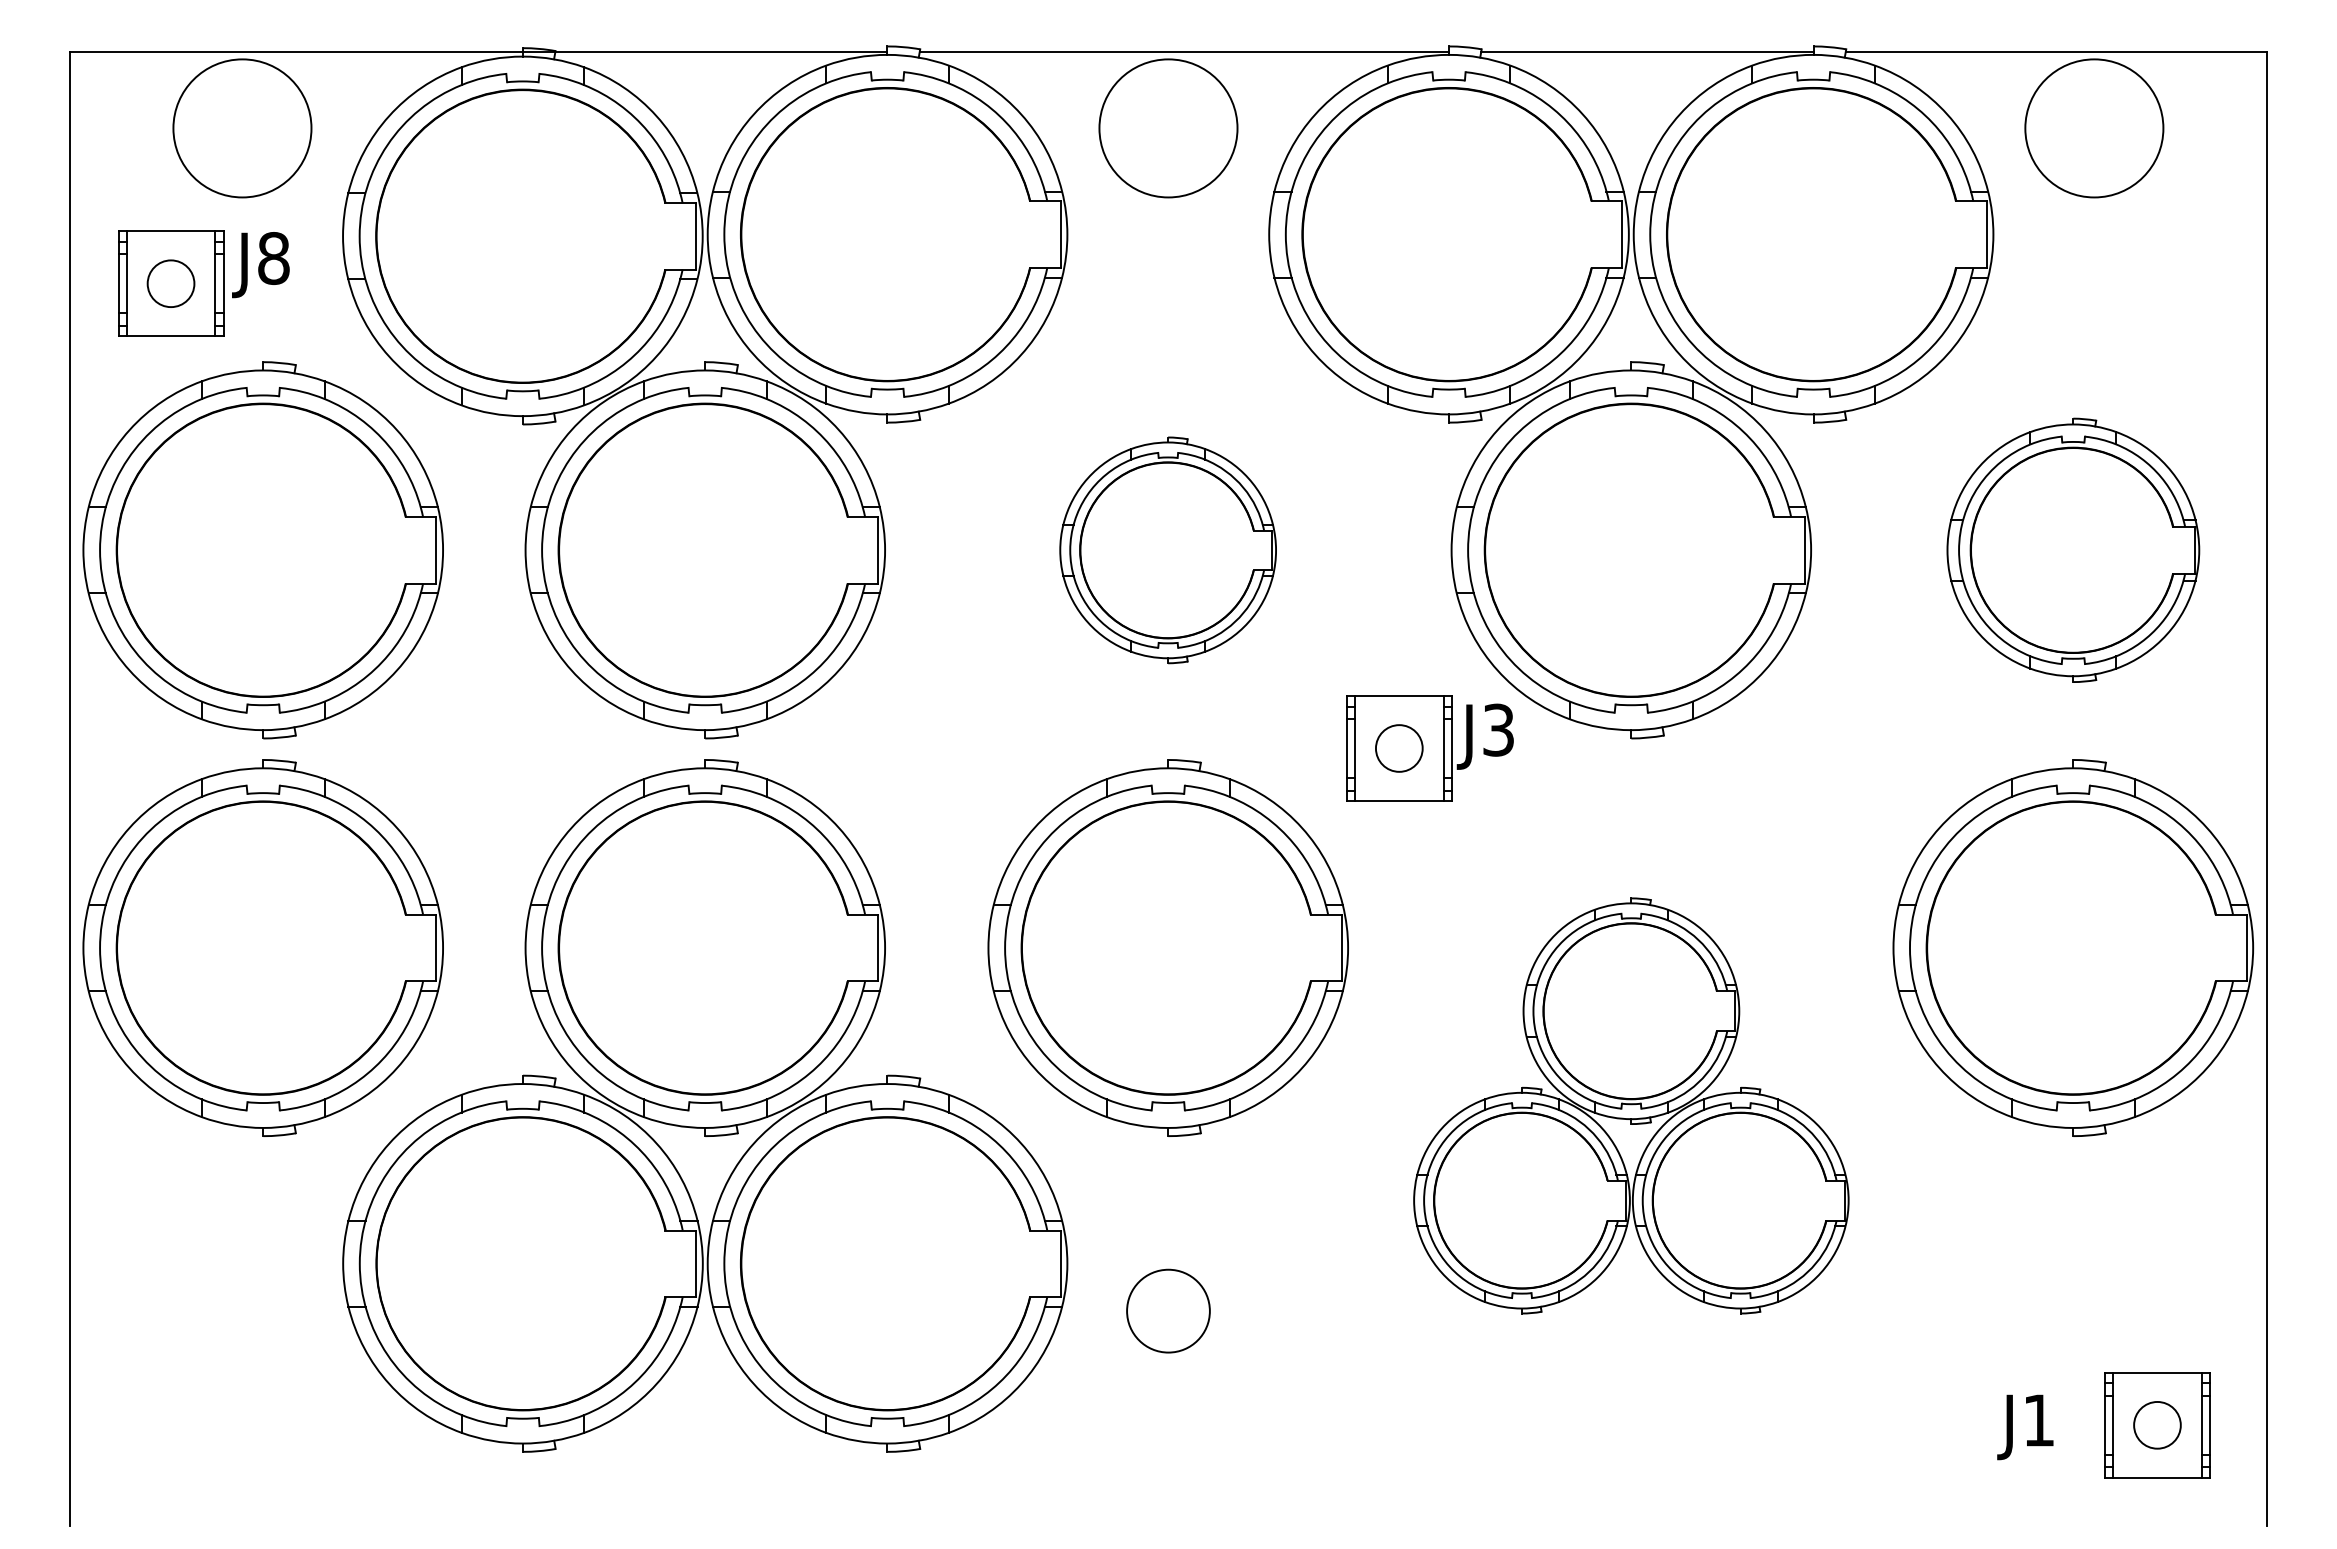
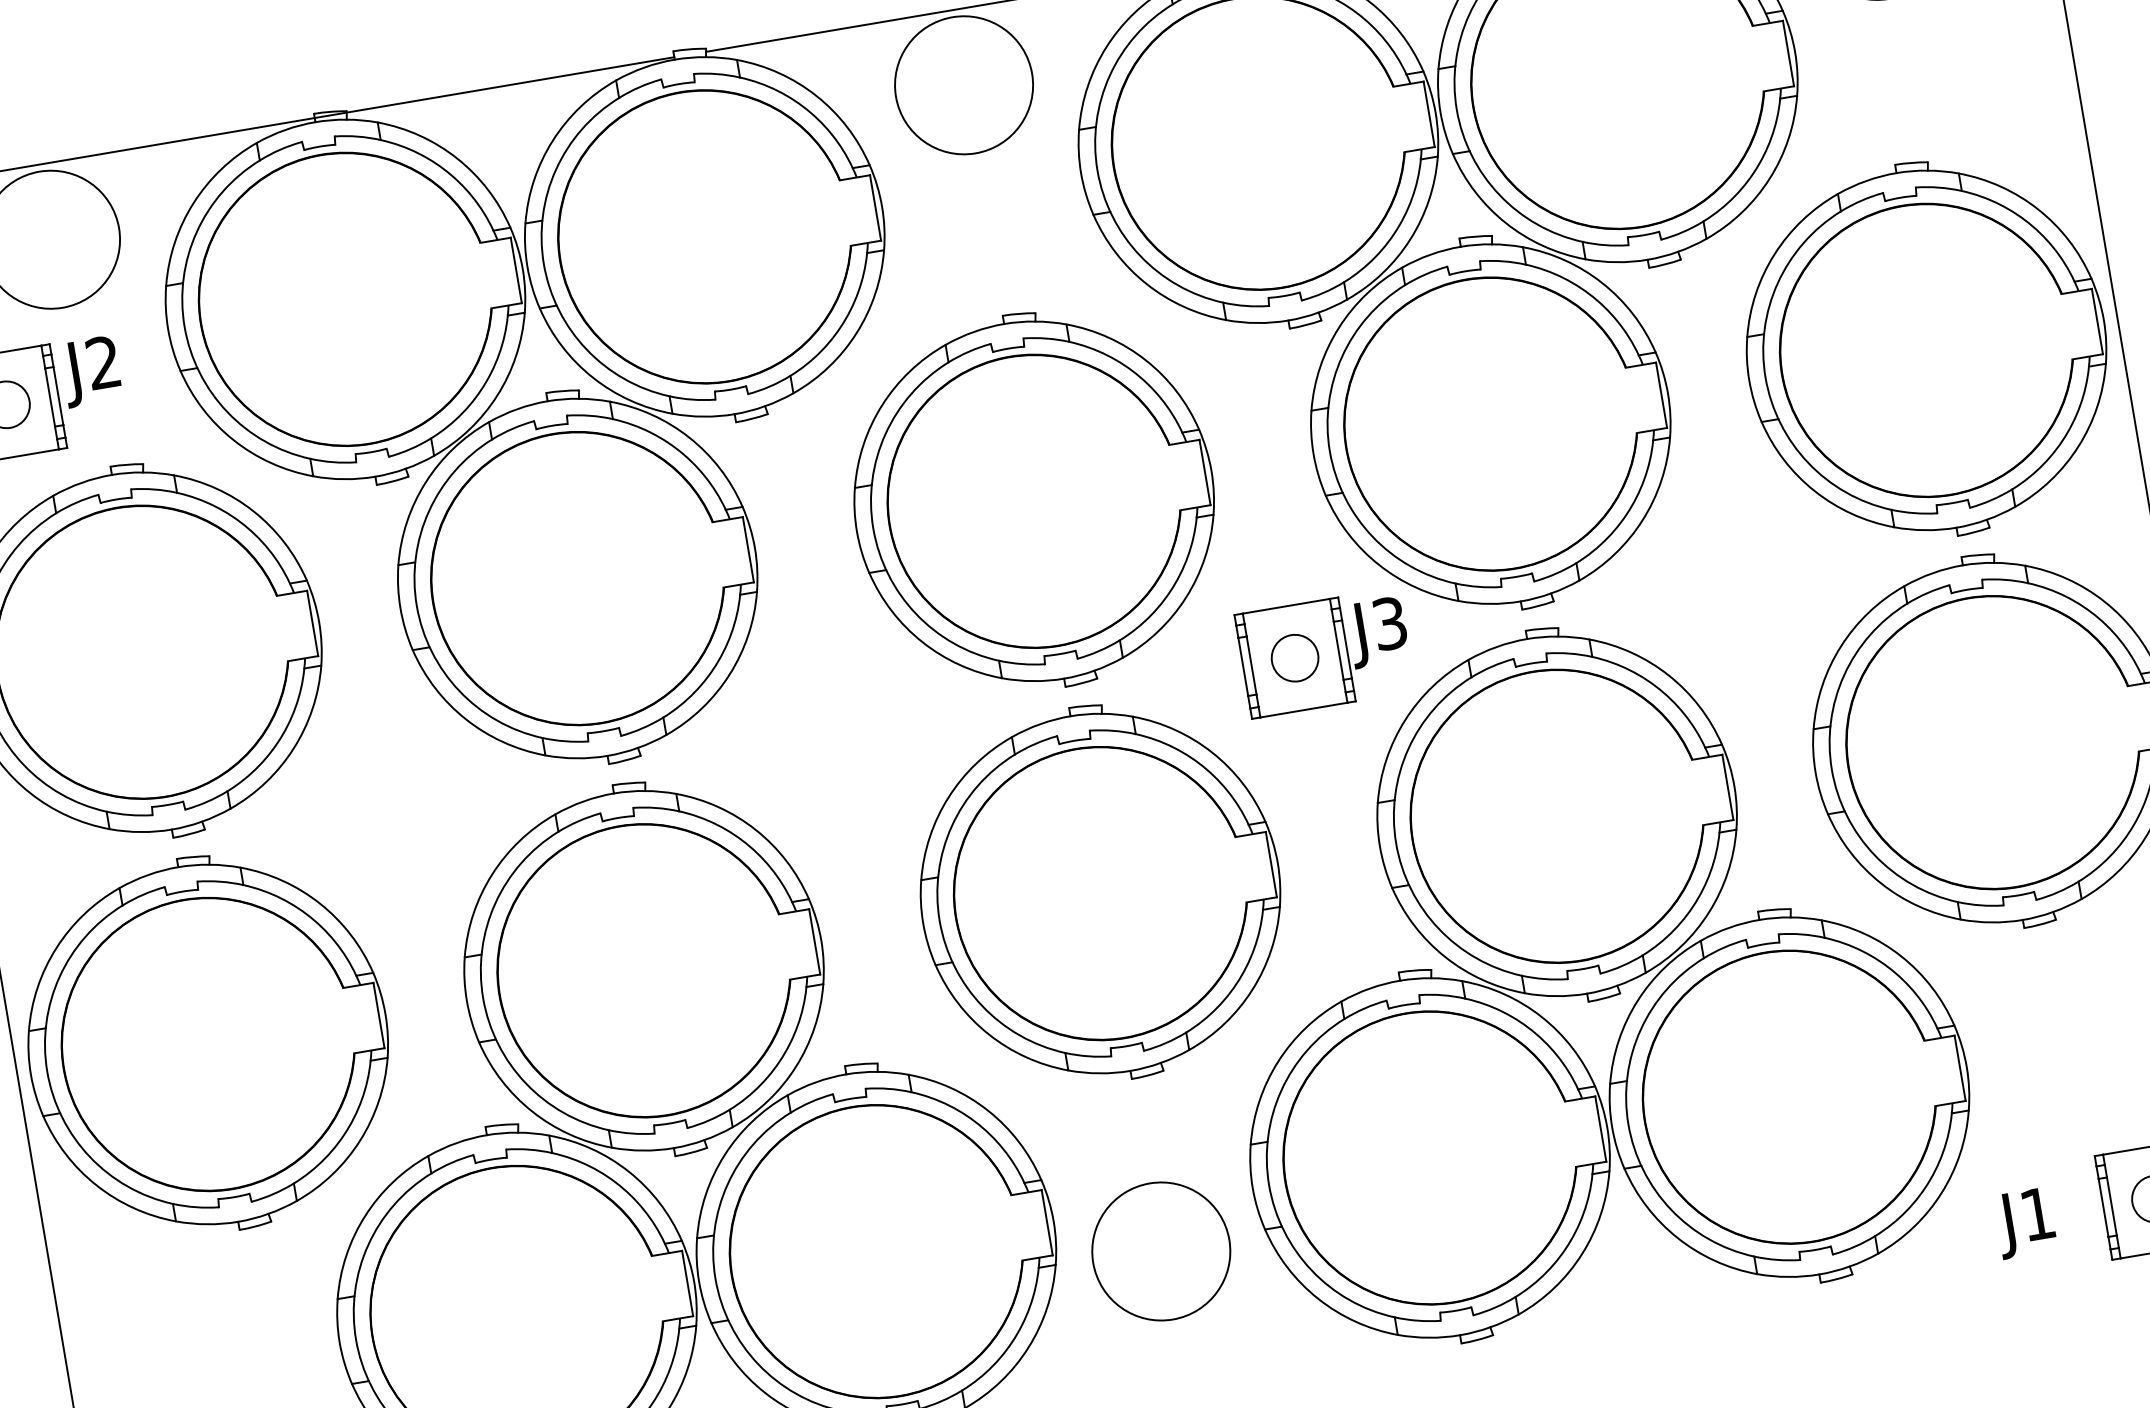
text: (273, 258) -> (103, 362), J8 -> J2
part: (1167, 550) -> (1033, 501), size x1.67
part: (2073, 550) -> (1926, 350), size x1.43
part: (1631, 1105) -> (1583, 971), size x1.67
circle: (1168, 1311) -> (1161, 1251), size x1.67

